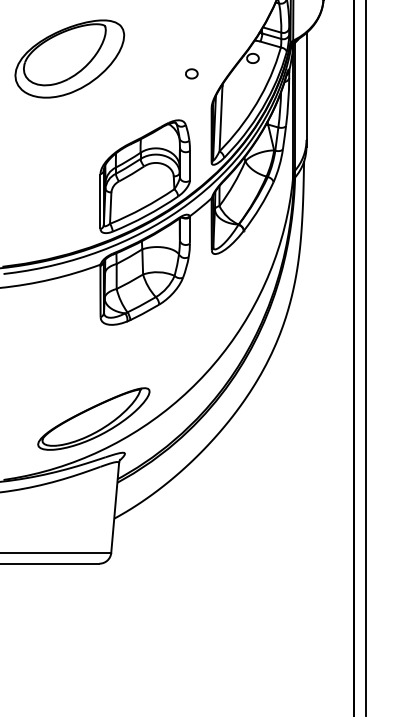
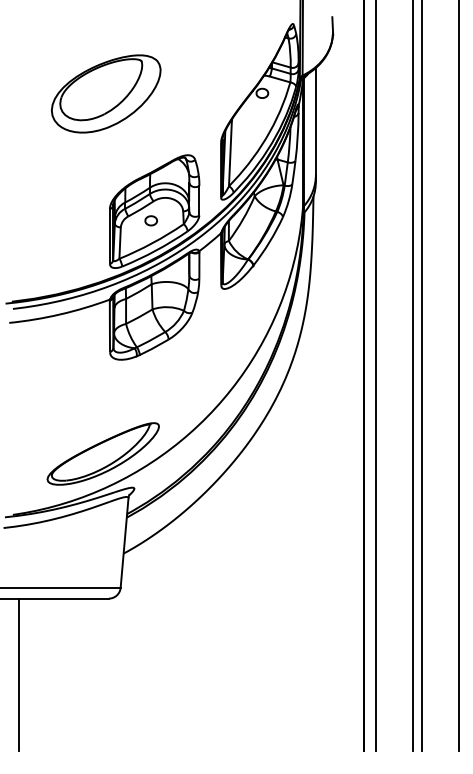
part: (70, 58) -> (106, 93), moved
part: (191, 73) -> (150, 220), moved
line: (9, 639) -> (18, 674), added

